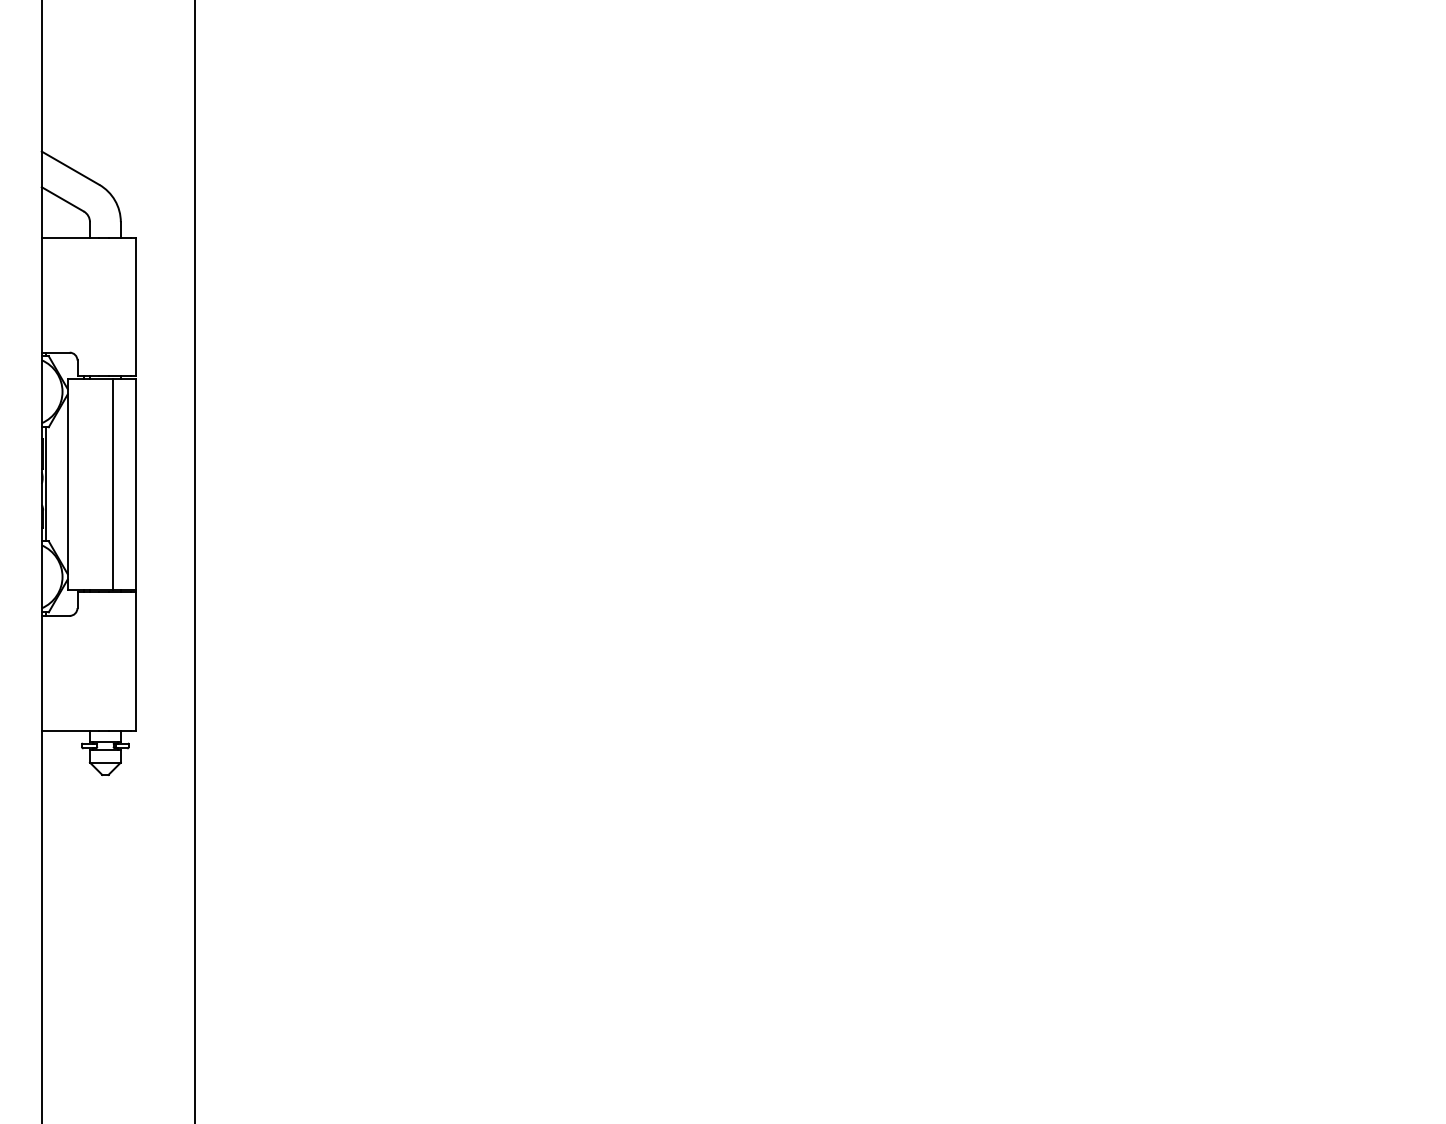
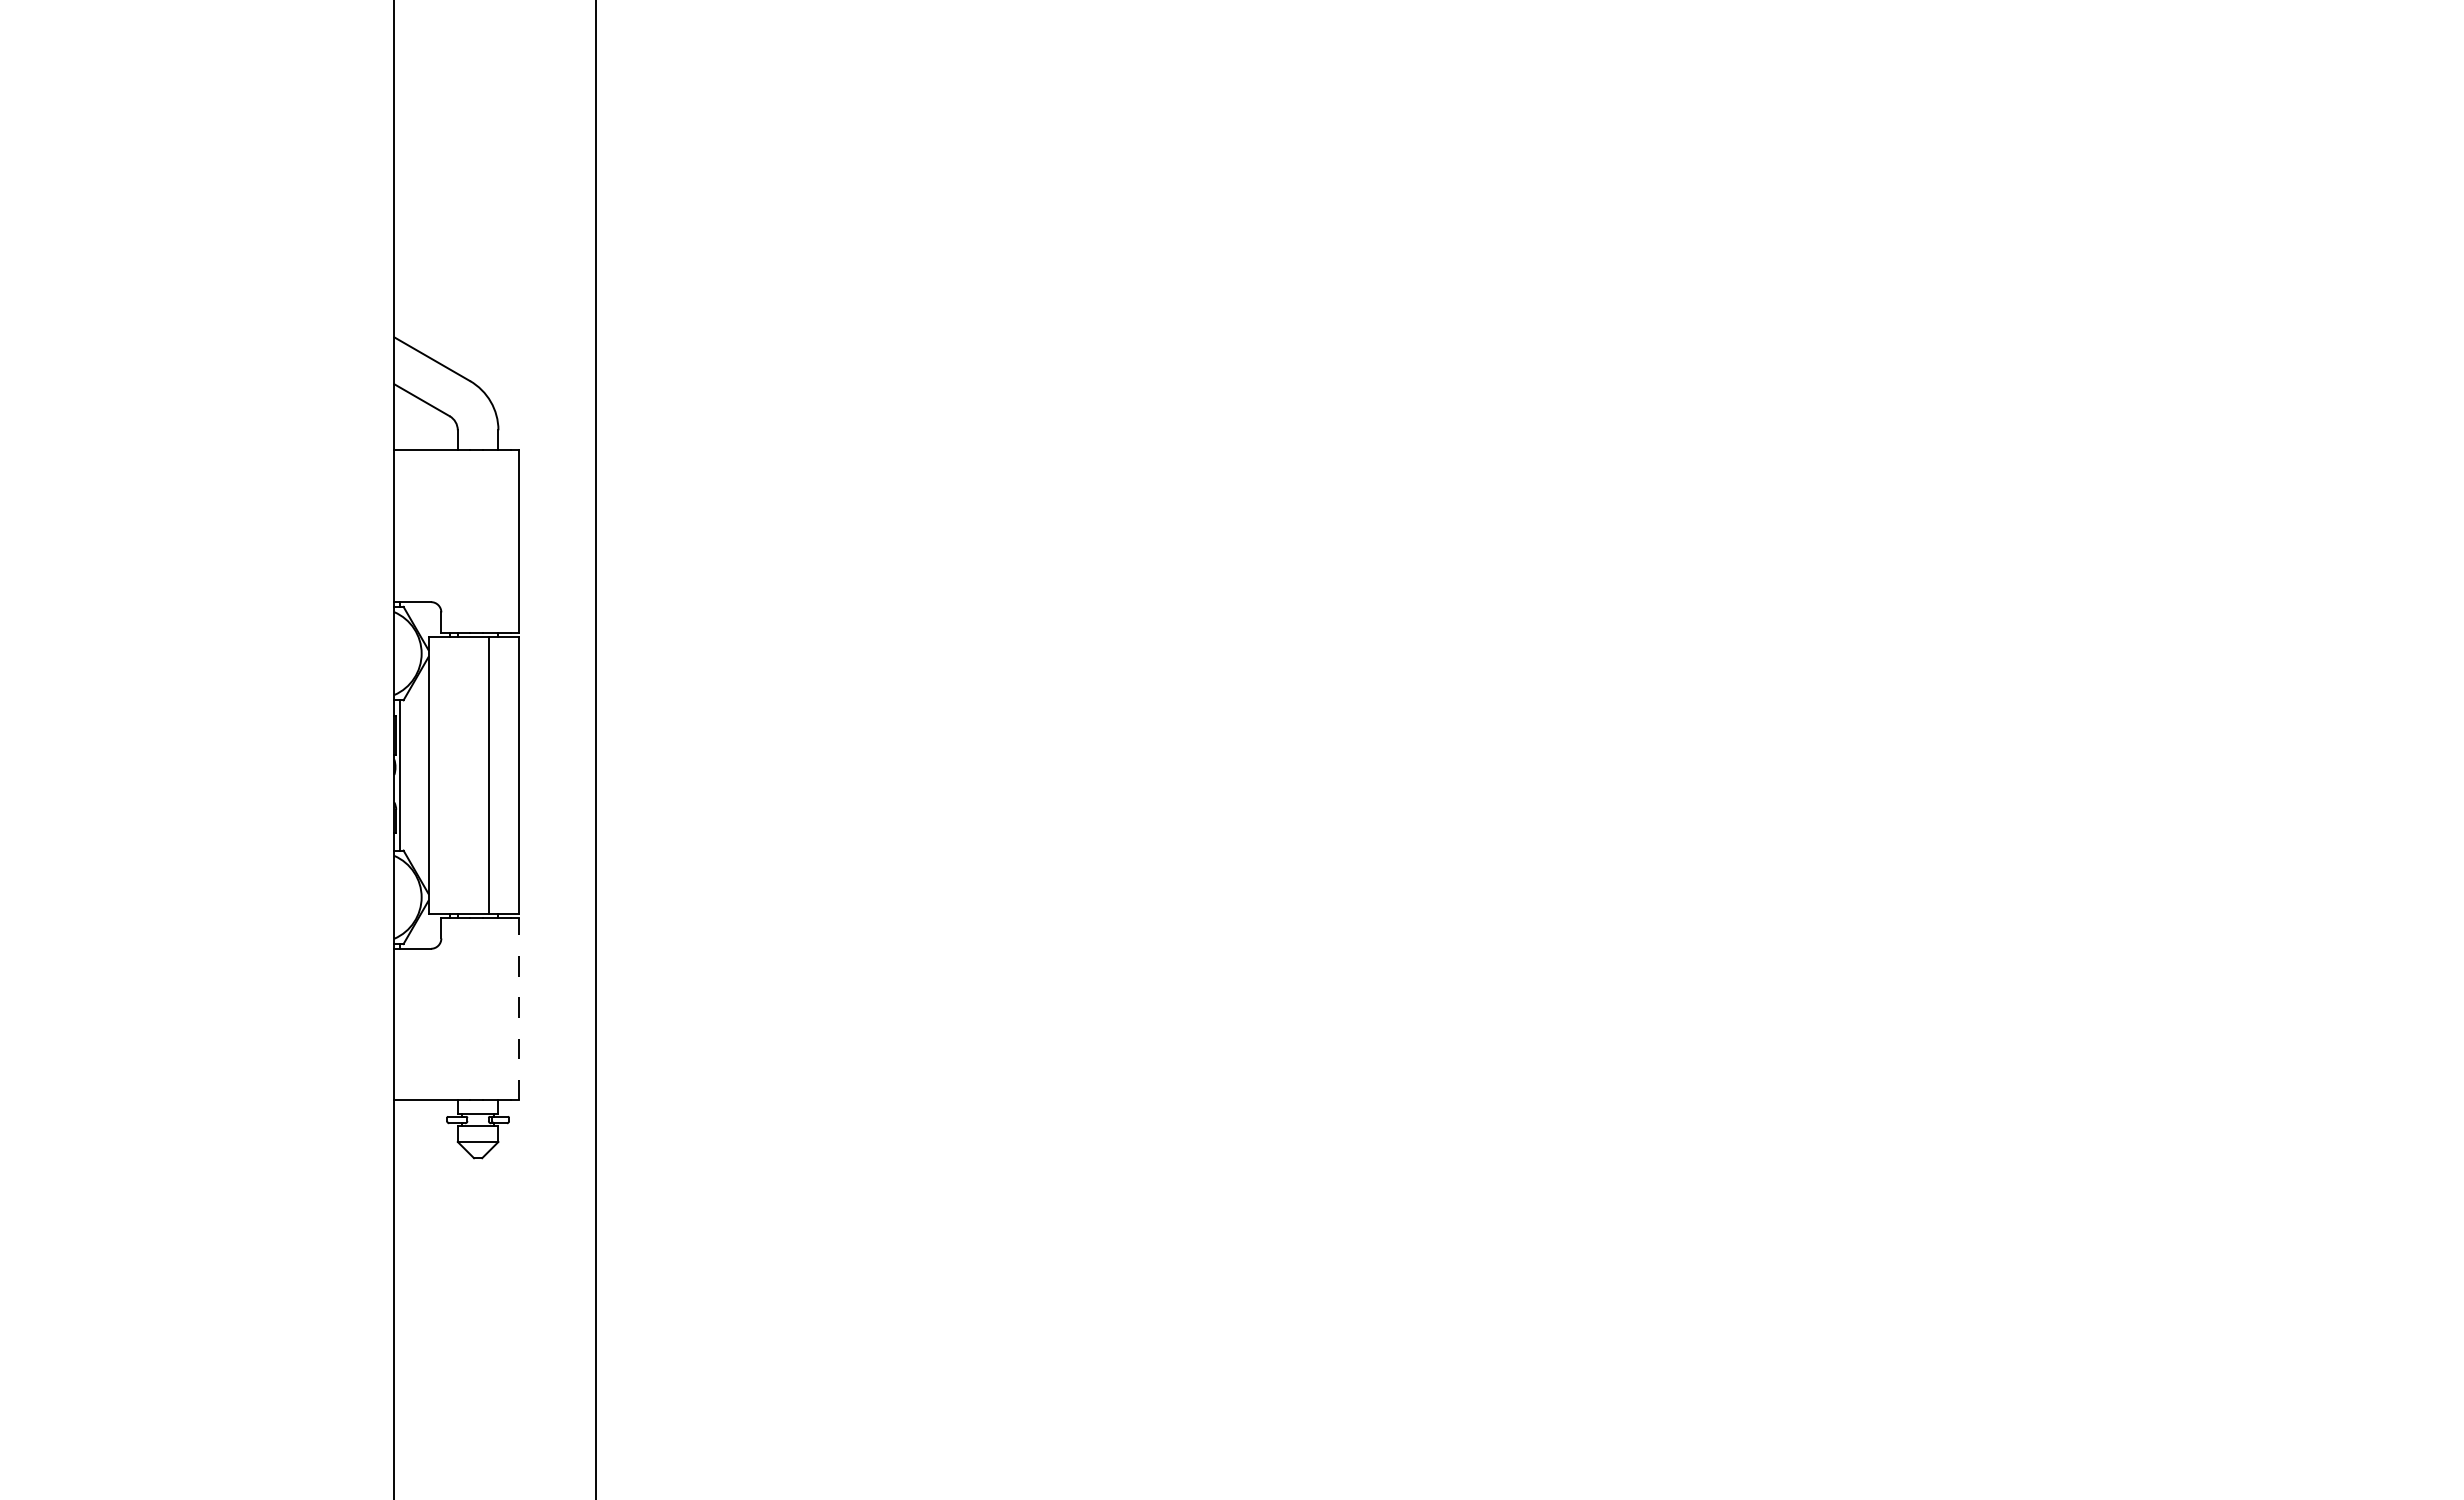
line: (136, 661) -> (518, 1008), solid -> dashed

